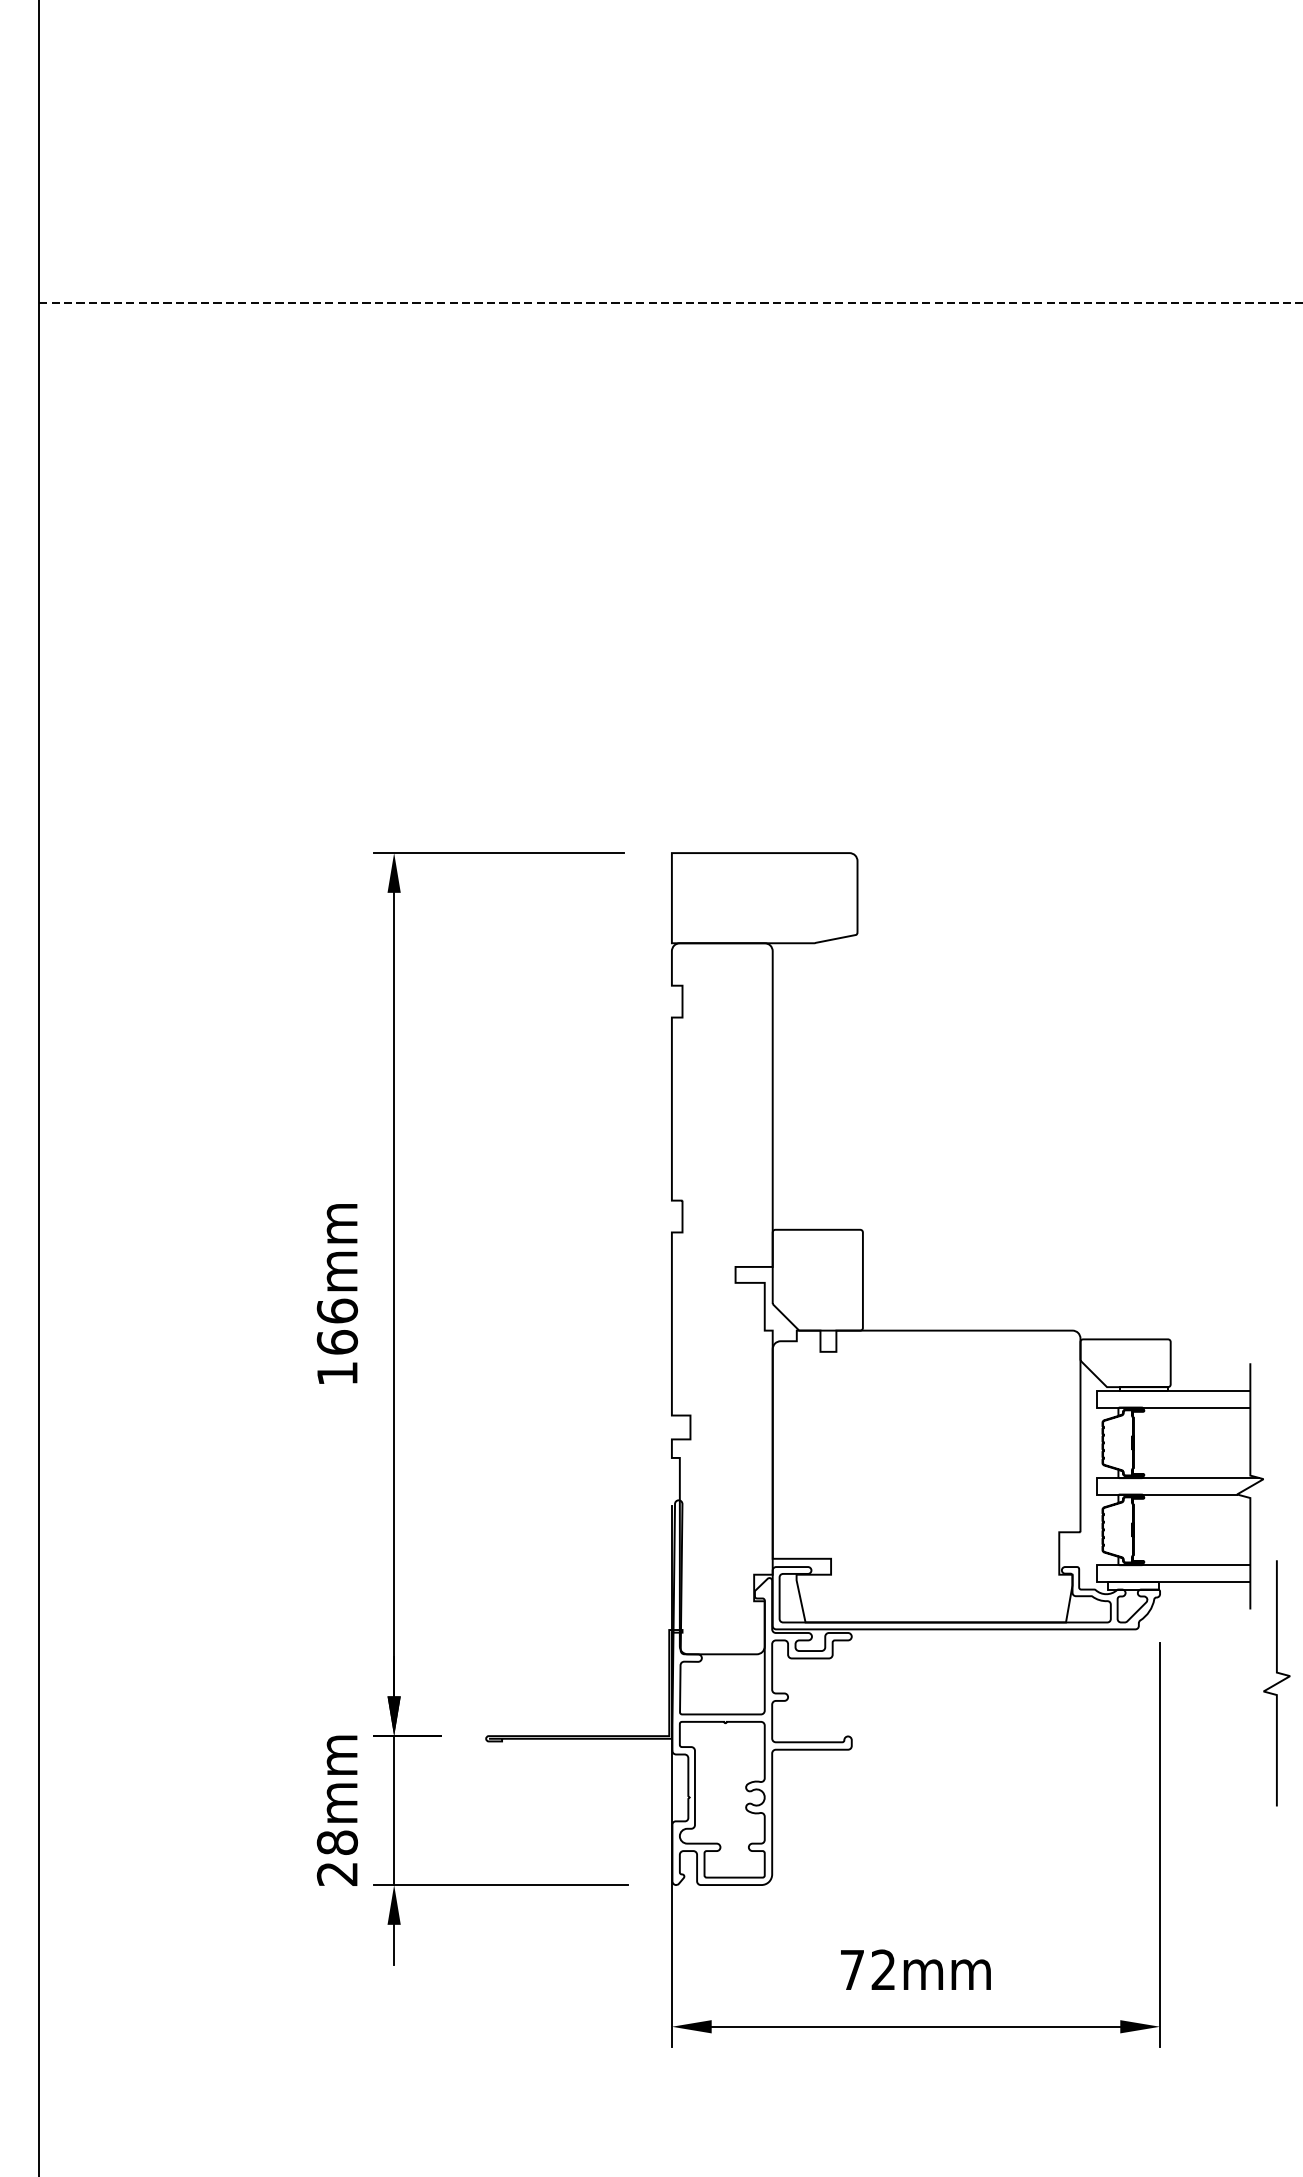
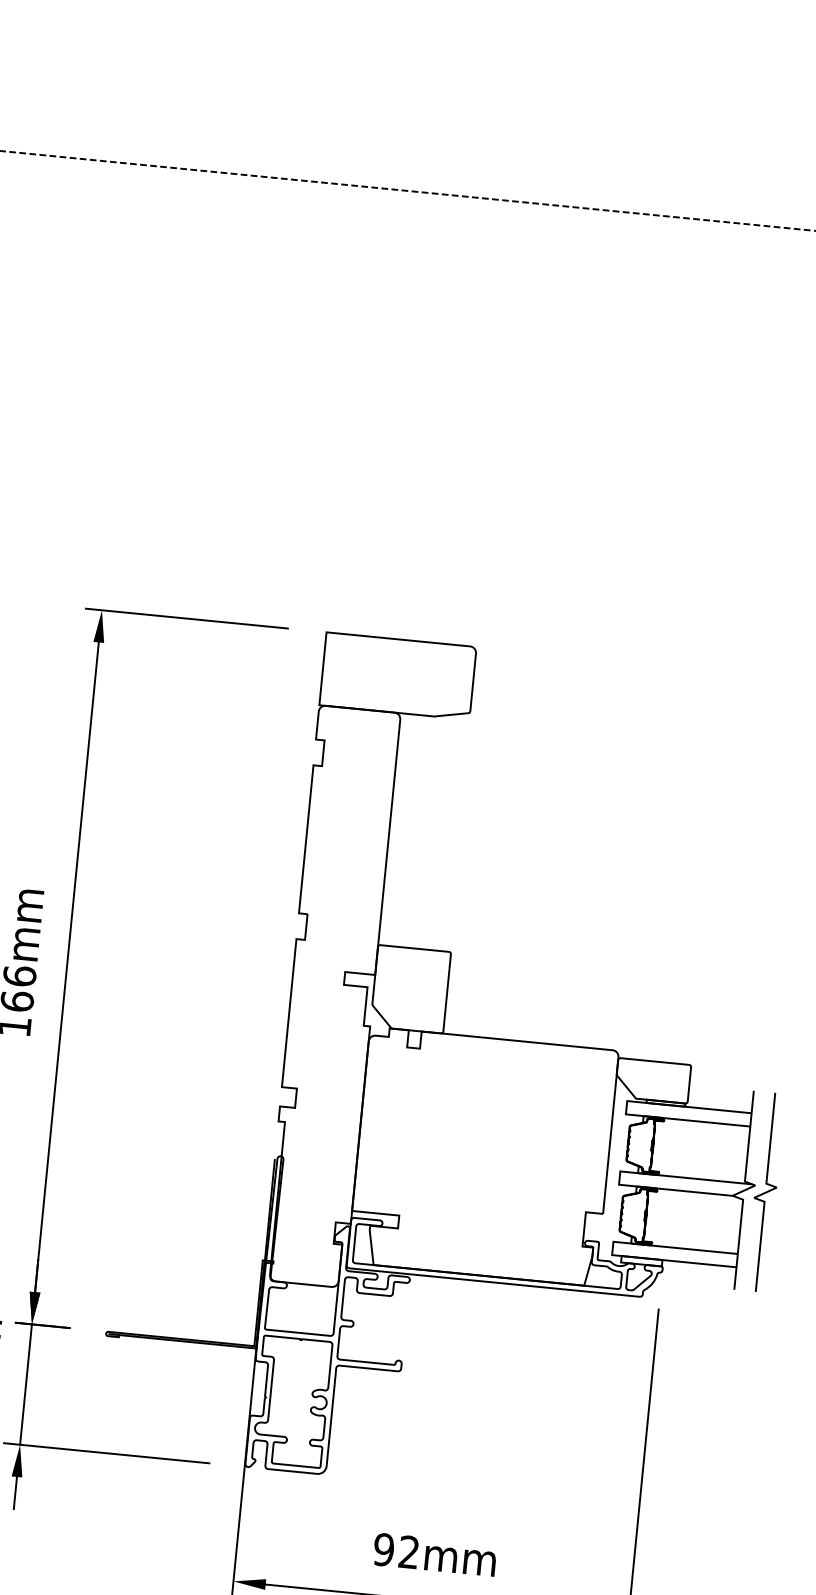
curve: (1276, 1683) -> (765, 1192), moved
text: (852, 1969) -> (384, 1549), 72mm -> 92mm

